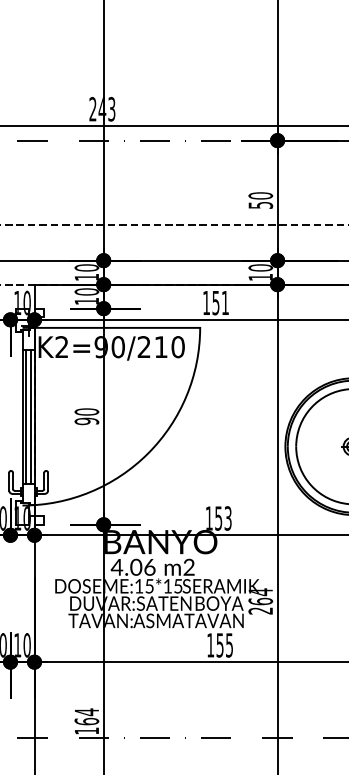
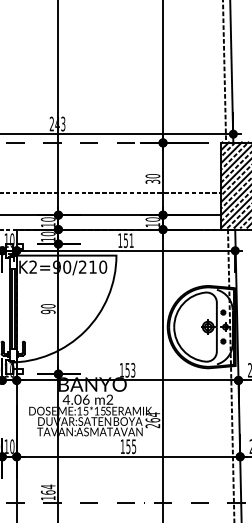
text: (260, 204) -> (152, 181), 50 -> 30

